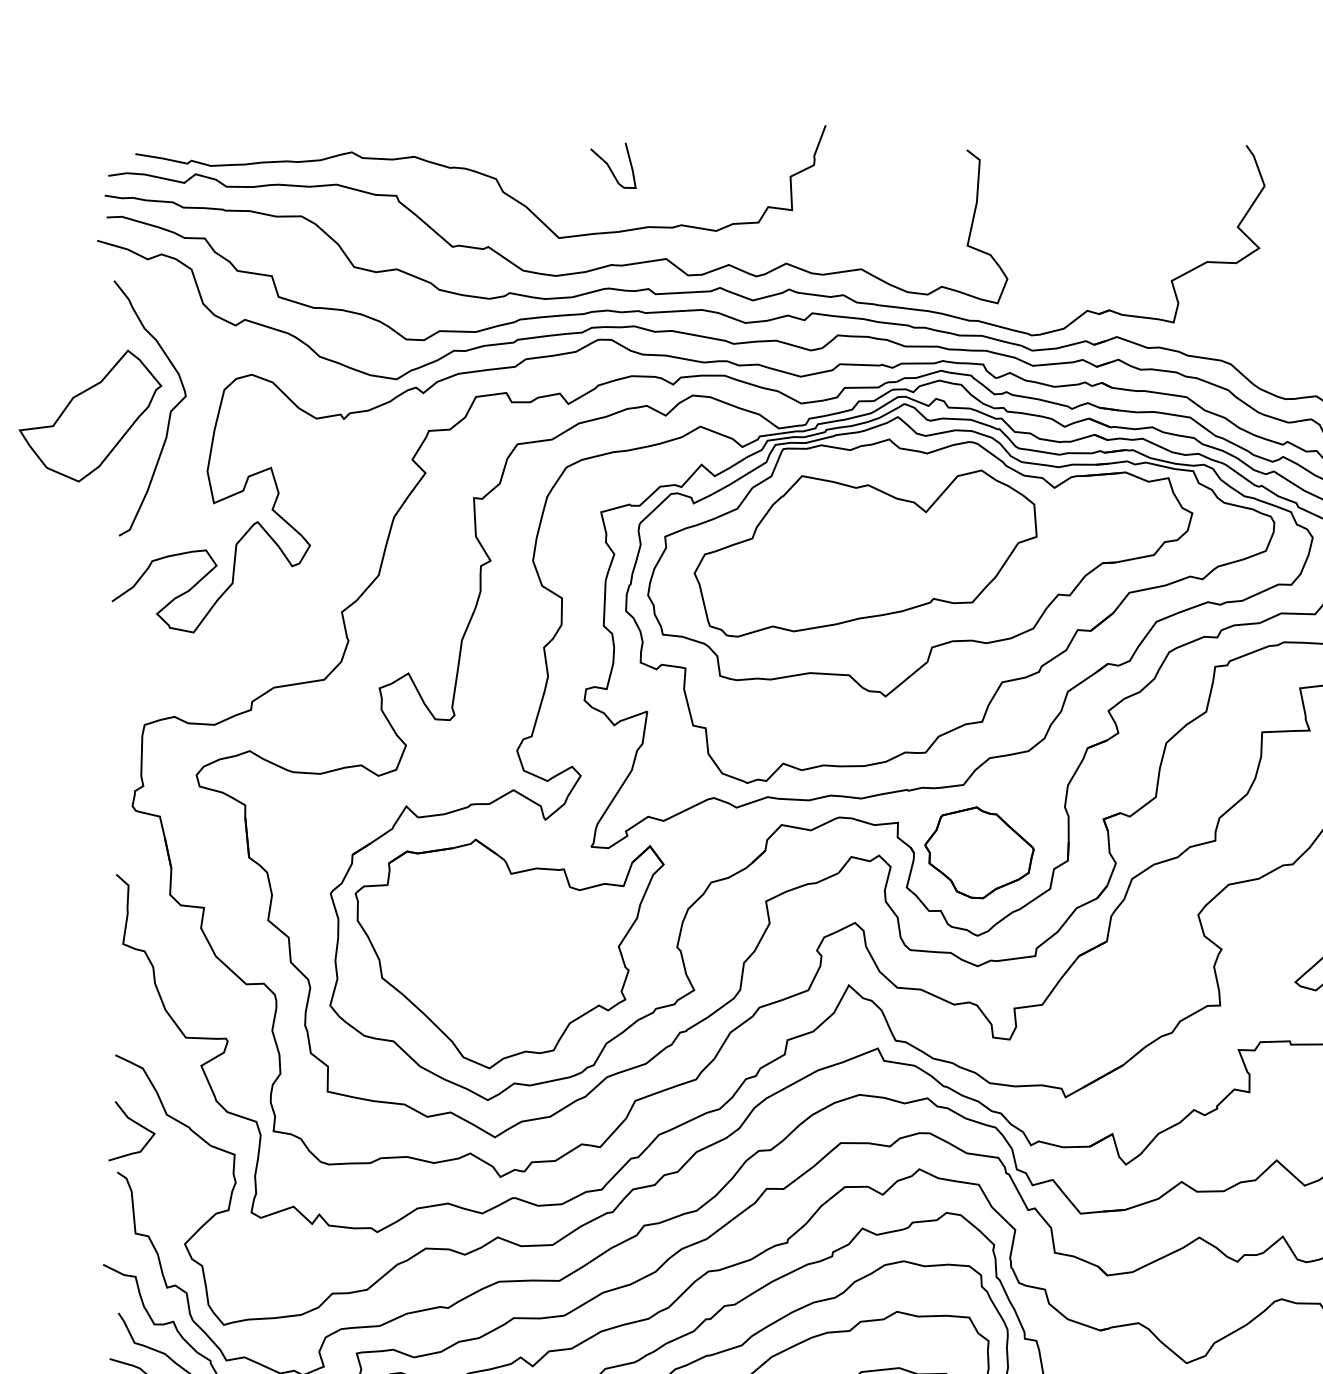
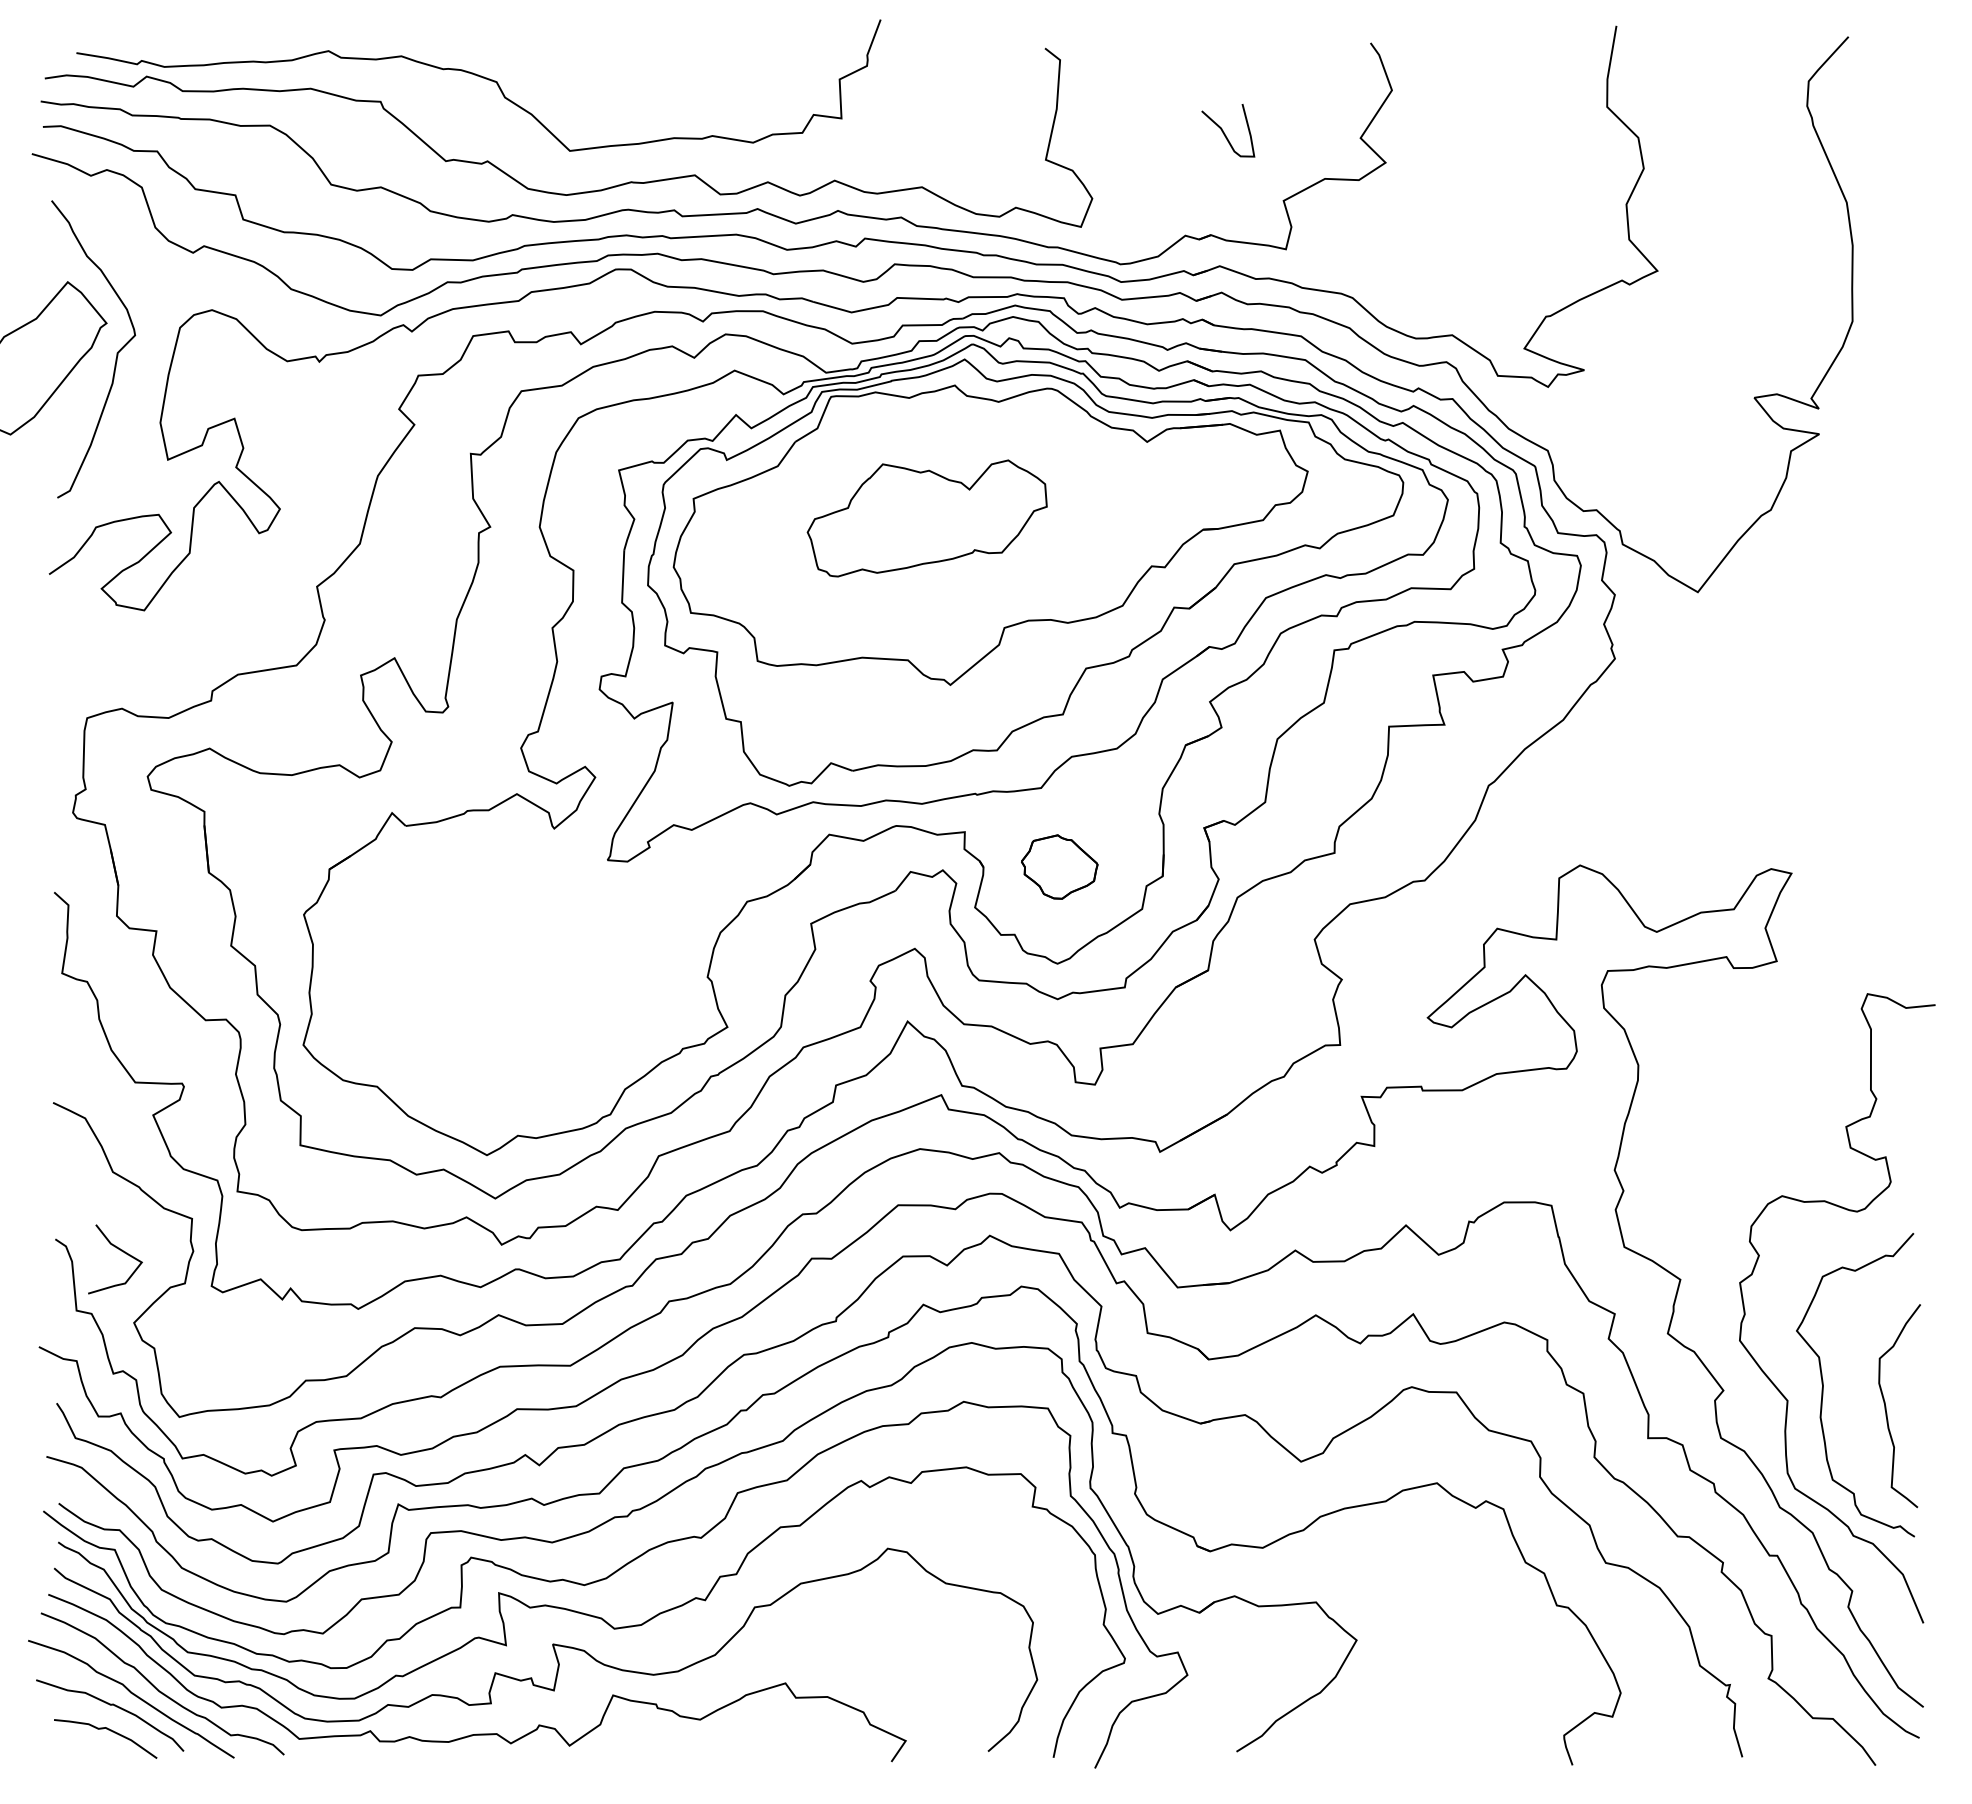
curve: (611, 168) -> (1225, 133), moved
part: (865, 553) -> (927, 518), size x0.6
part: (979, 852) -> (1059, 866), size x0.6
part: (509, 953) -> (512, 984), removed
curve: (135, 1123) -> (119, 1250), moved

